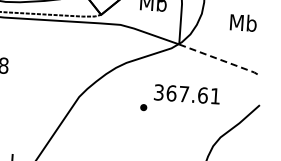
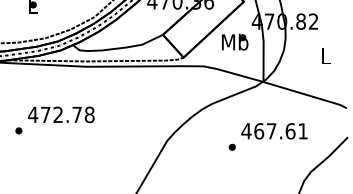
text: (243, 22) -> (326, 55), Mb -> L
line: (221, 59) -> (306, 94), dashed -> solid
text: (158, 92) -> (246, 131), 367.61 -> 467.61

